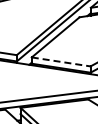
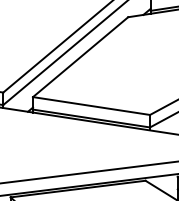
line: (61, 61) -> (92, 105), dashed -> solid

